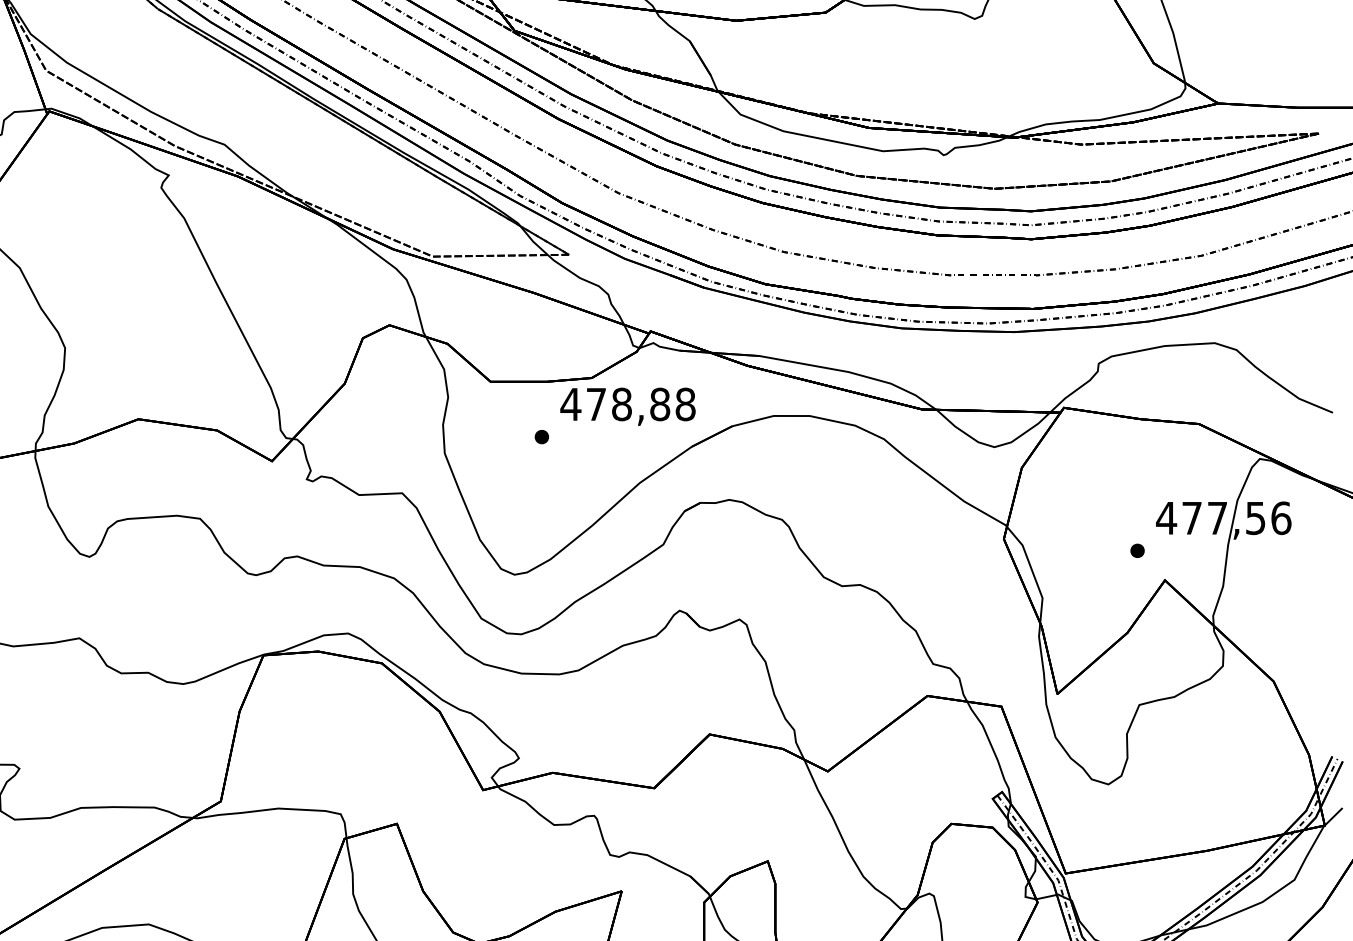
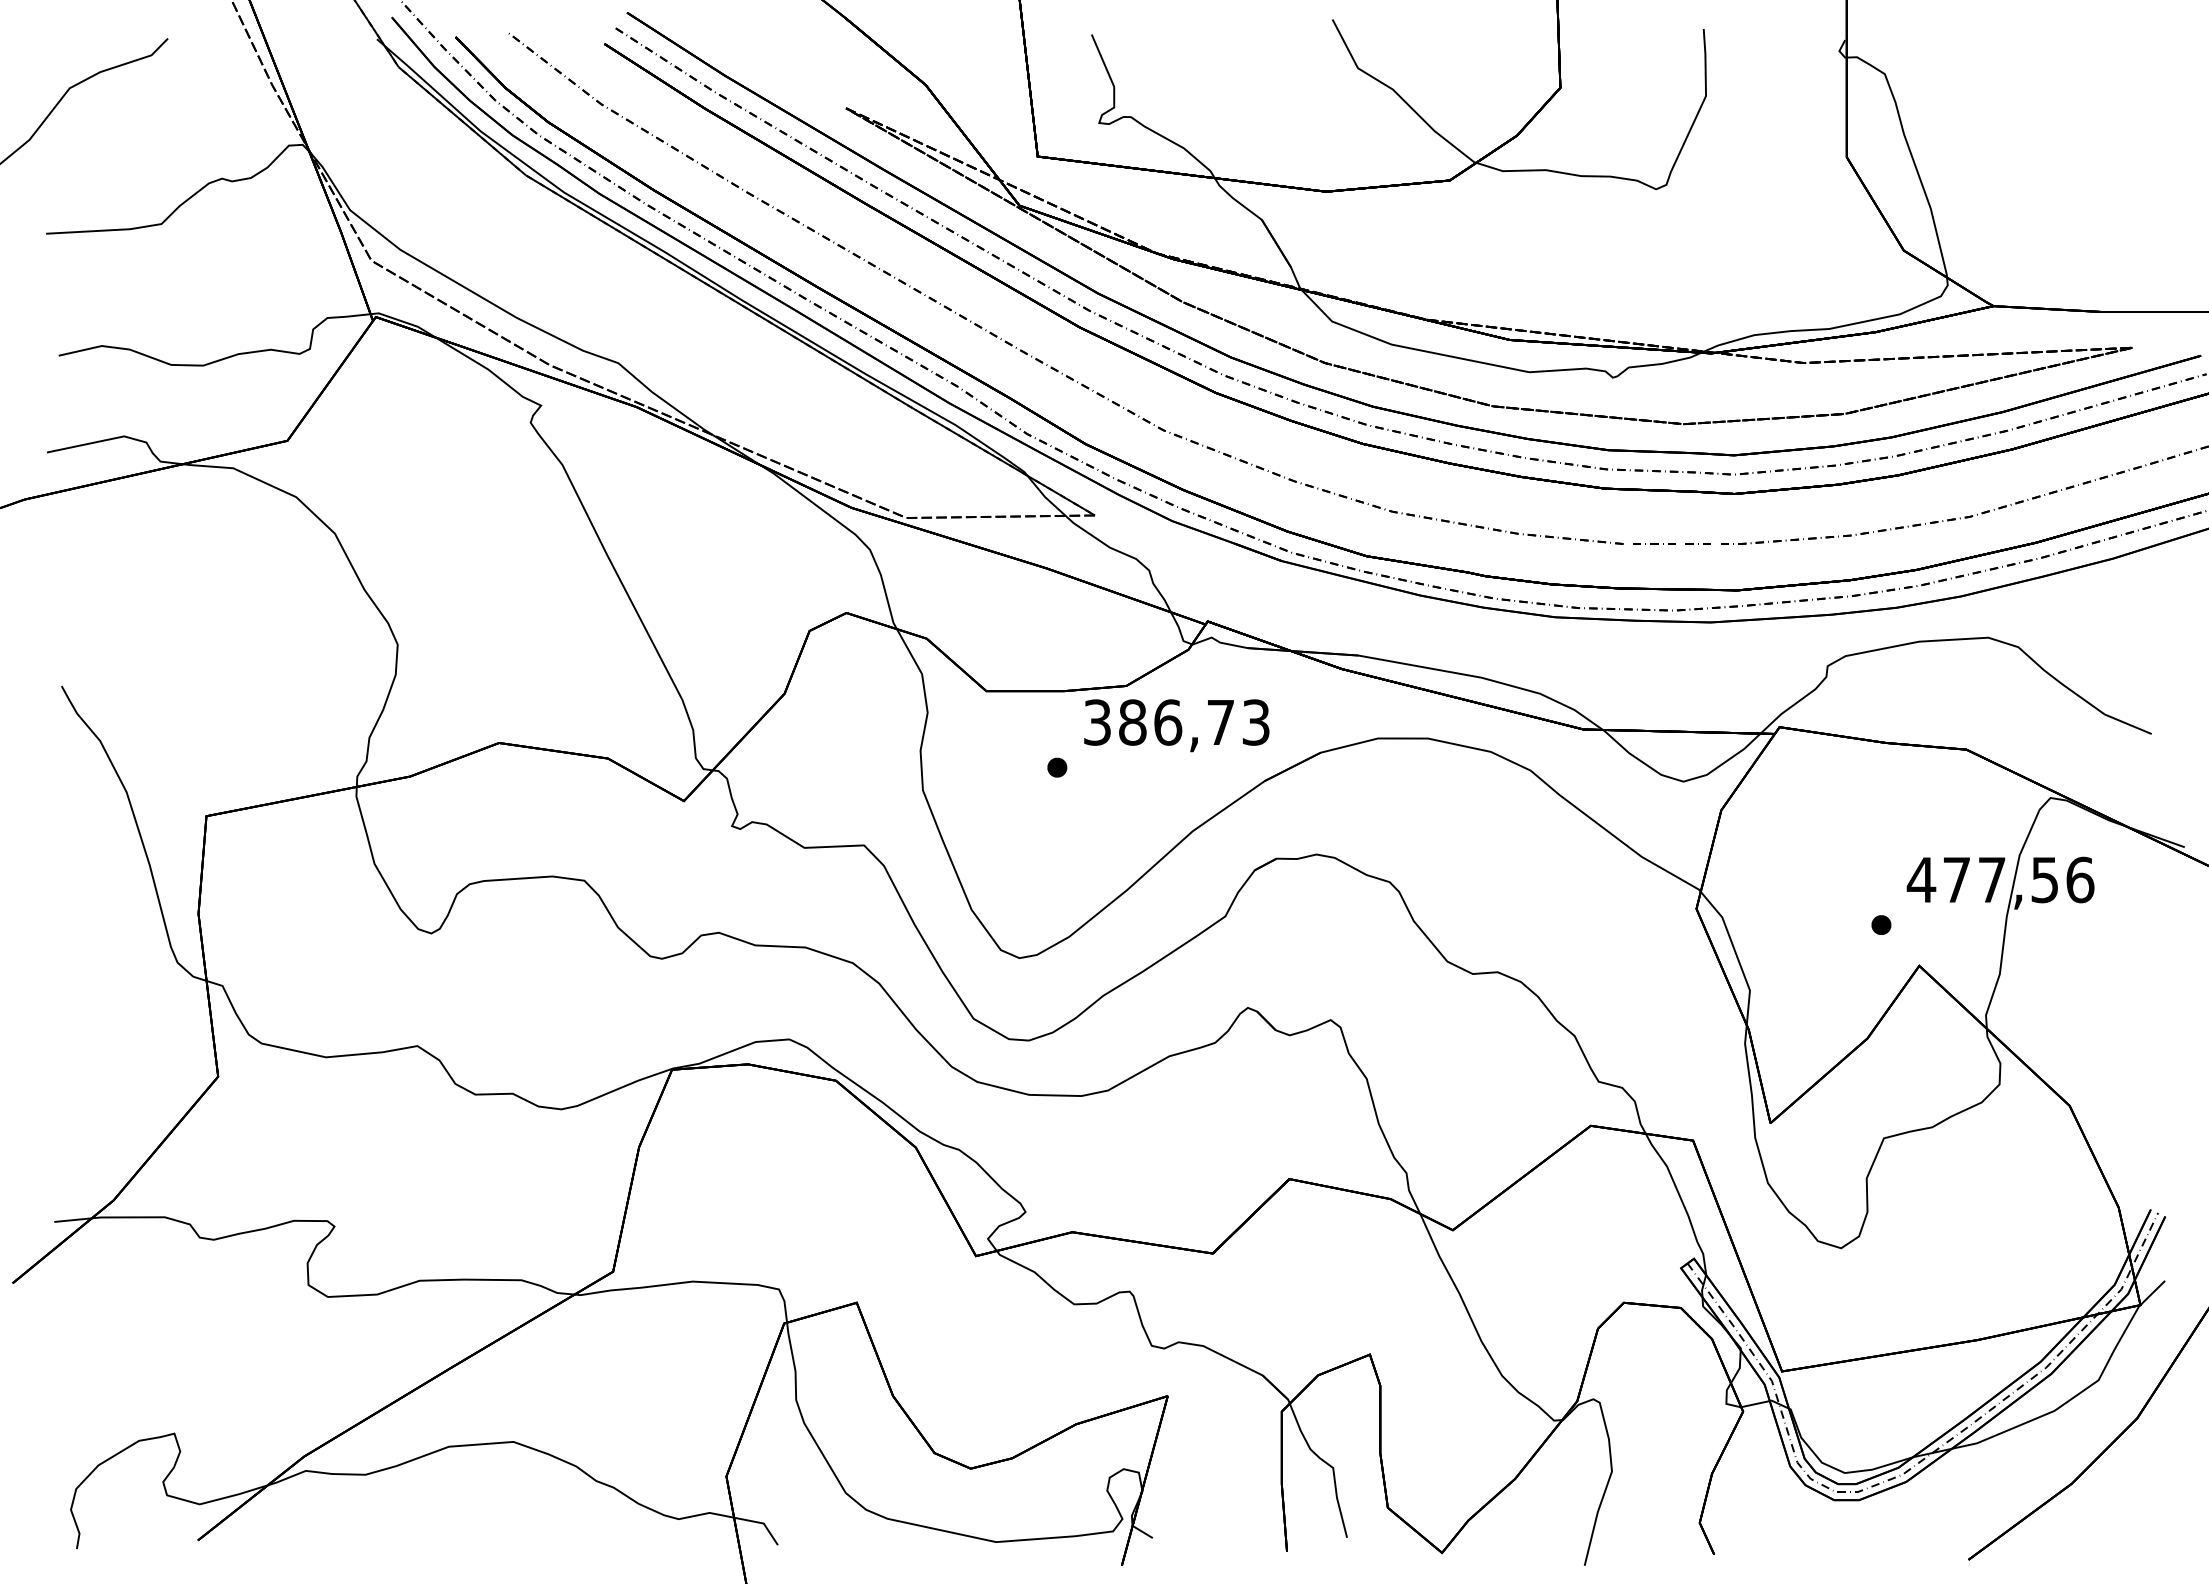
text: (628, 404) -> (1176, 722), 478,88 -> 386,73

